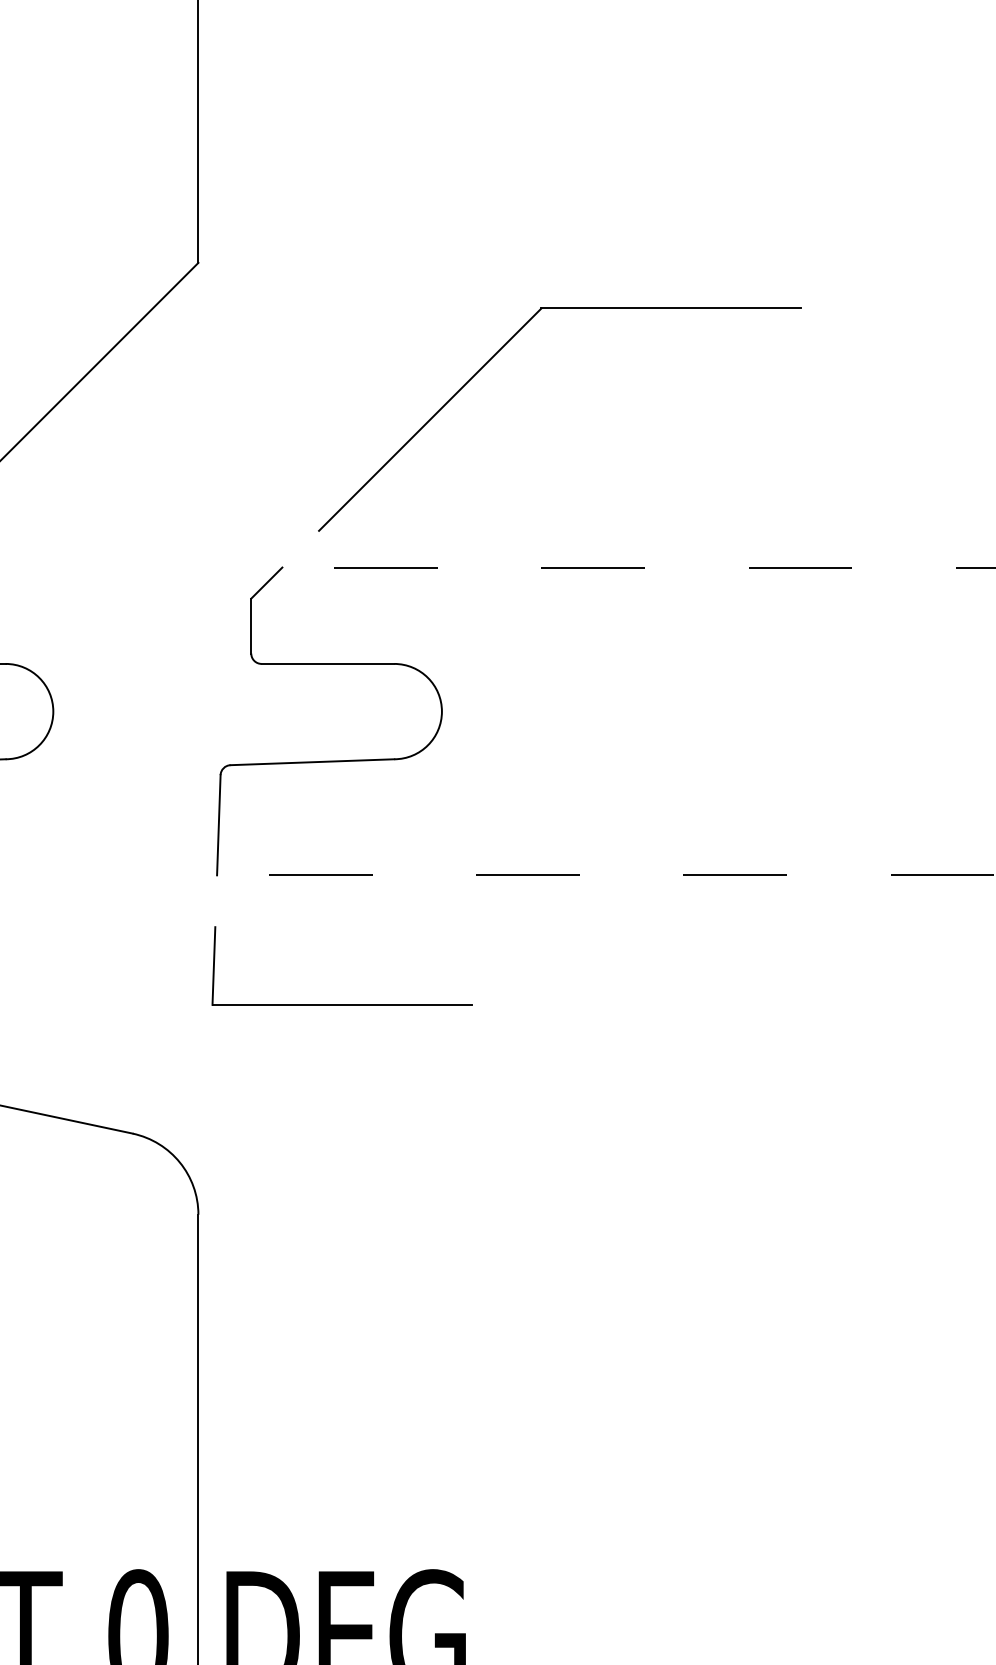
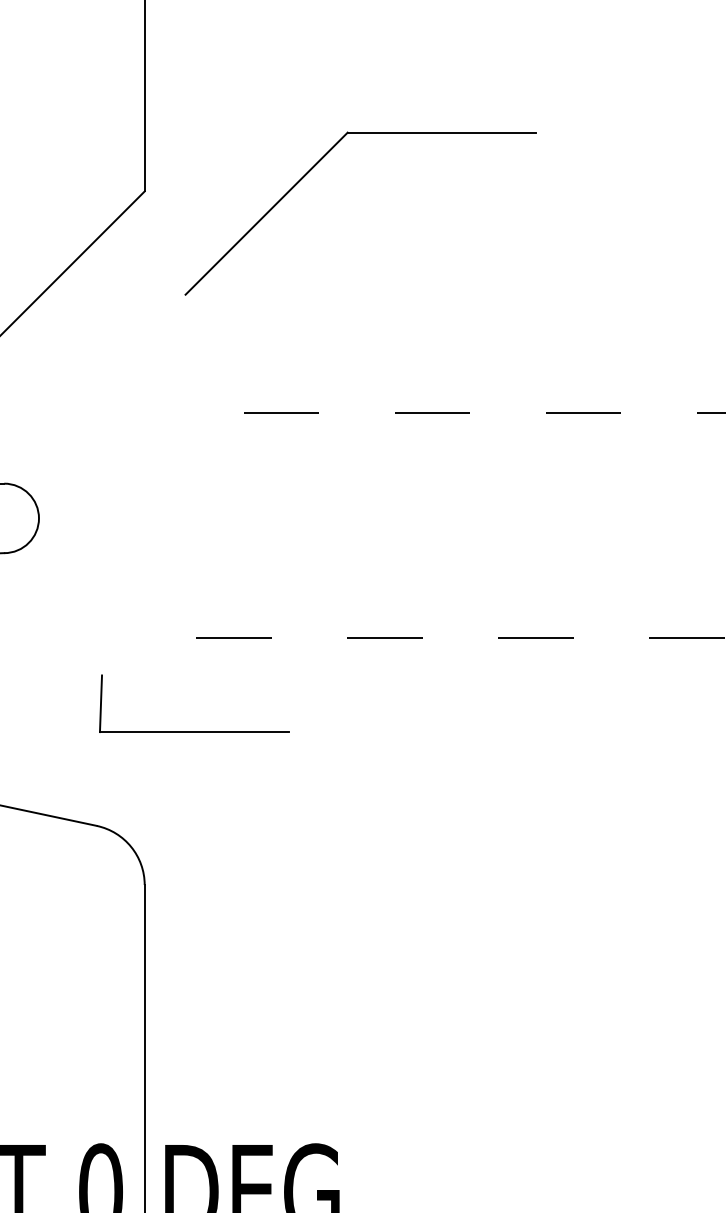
part: (495, 356) -> (314, 167), moved
part: (329, 759) -> (240, 553), removed
part: (342, 1004) -> (194, 731), moved

